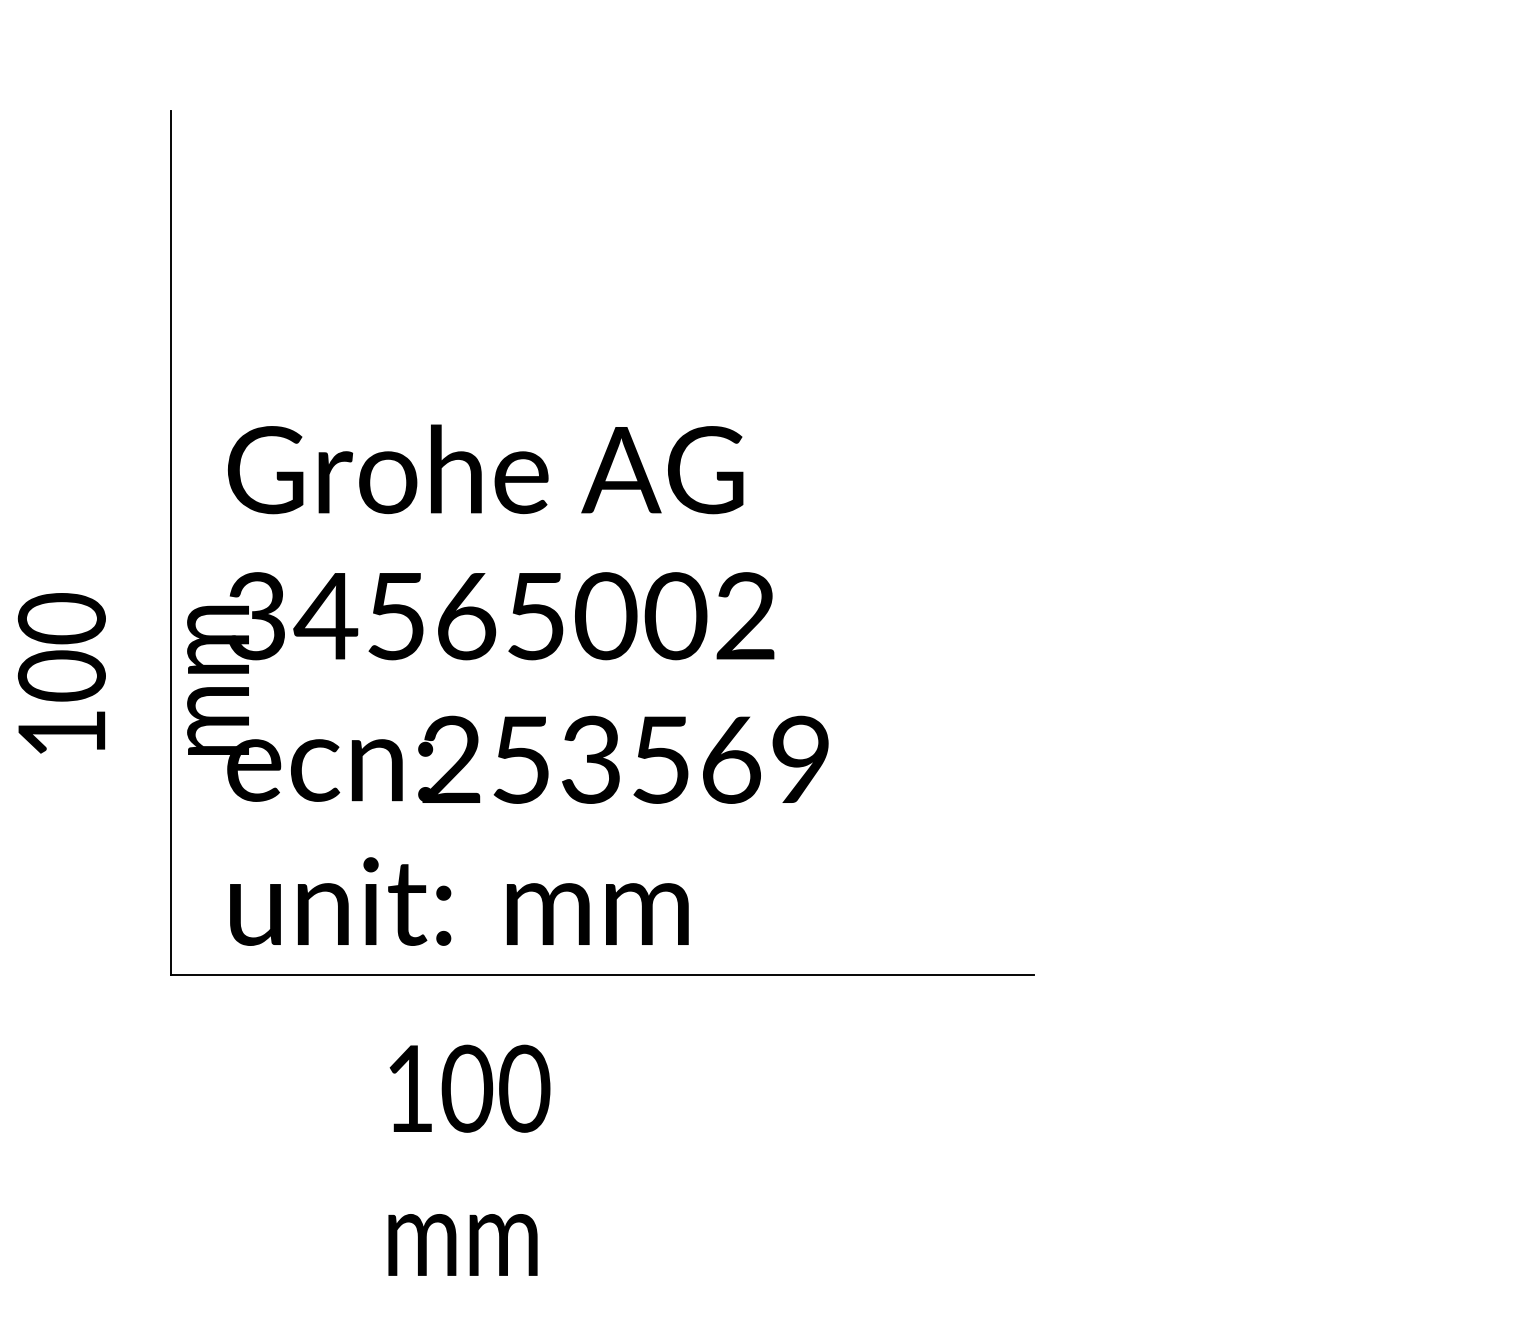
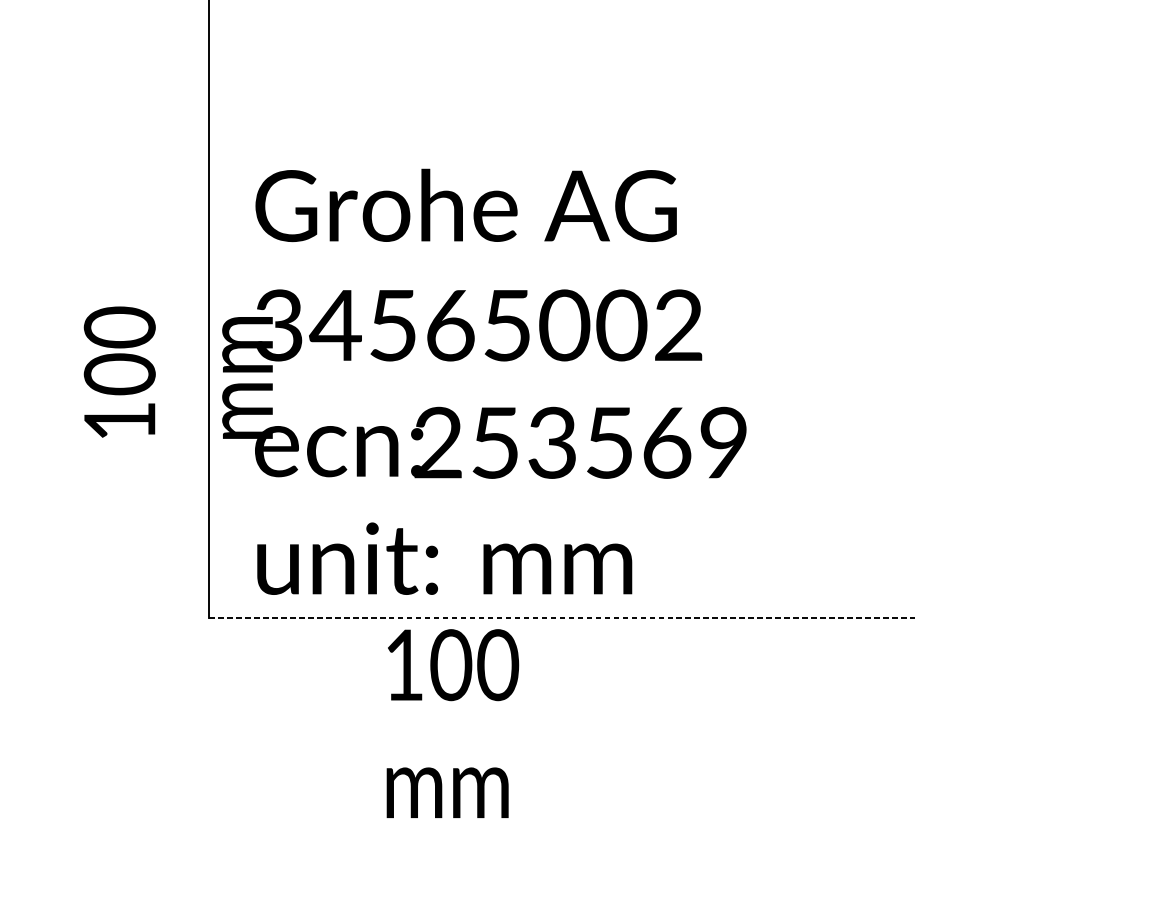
line: (602, 974) -> (561, 618), solid -> dashed
text: (469, 1159) -> (452, 722), moved

